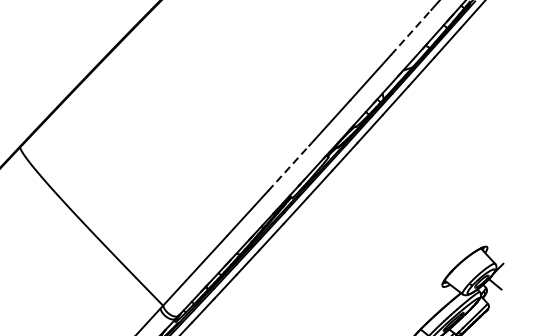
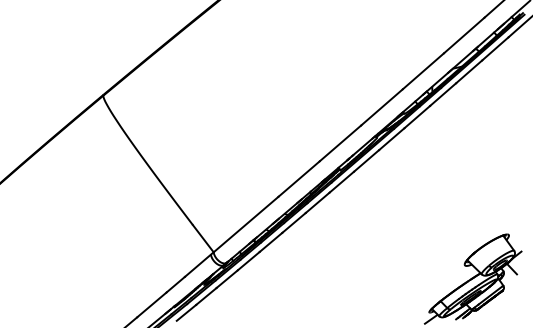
line: (411, 32) -> (464, 35), dashed -> solid
line: (288, 168) -> (340, 143), dashed -> solid

